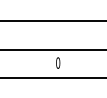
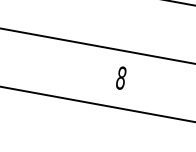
text: (58, 62) -> (122, 77), 0 -> 8

